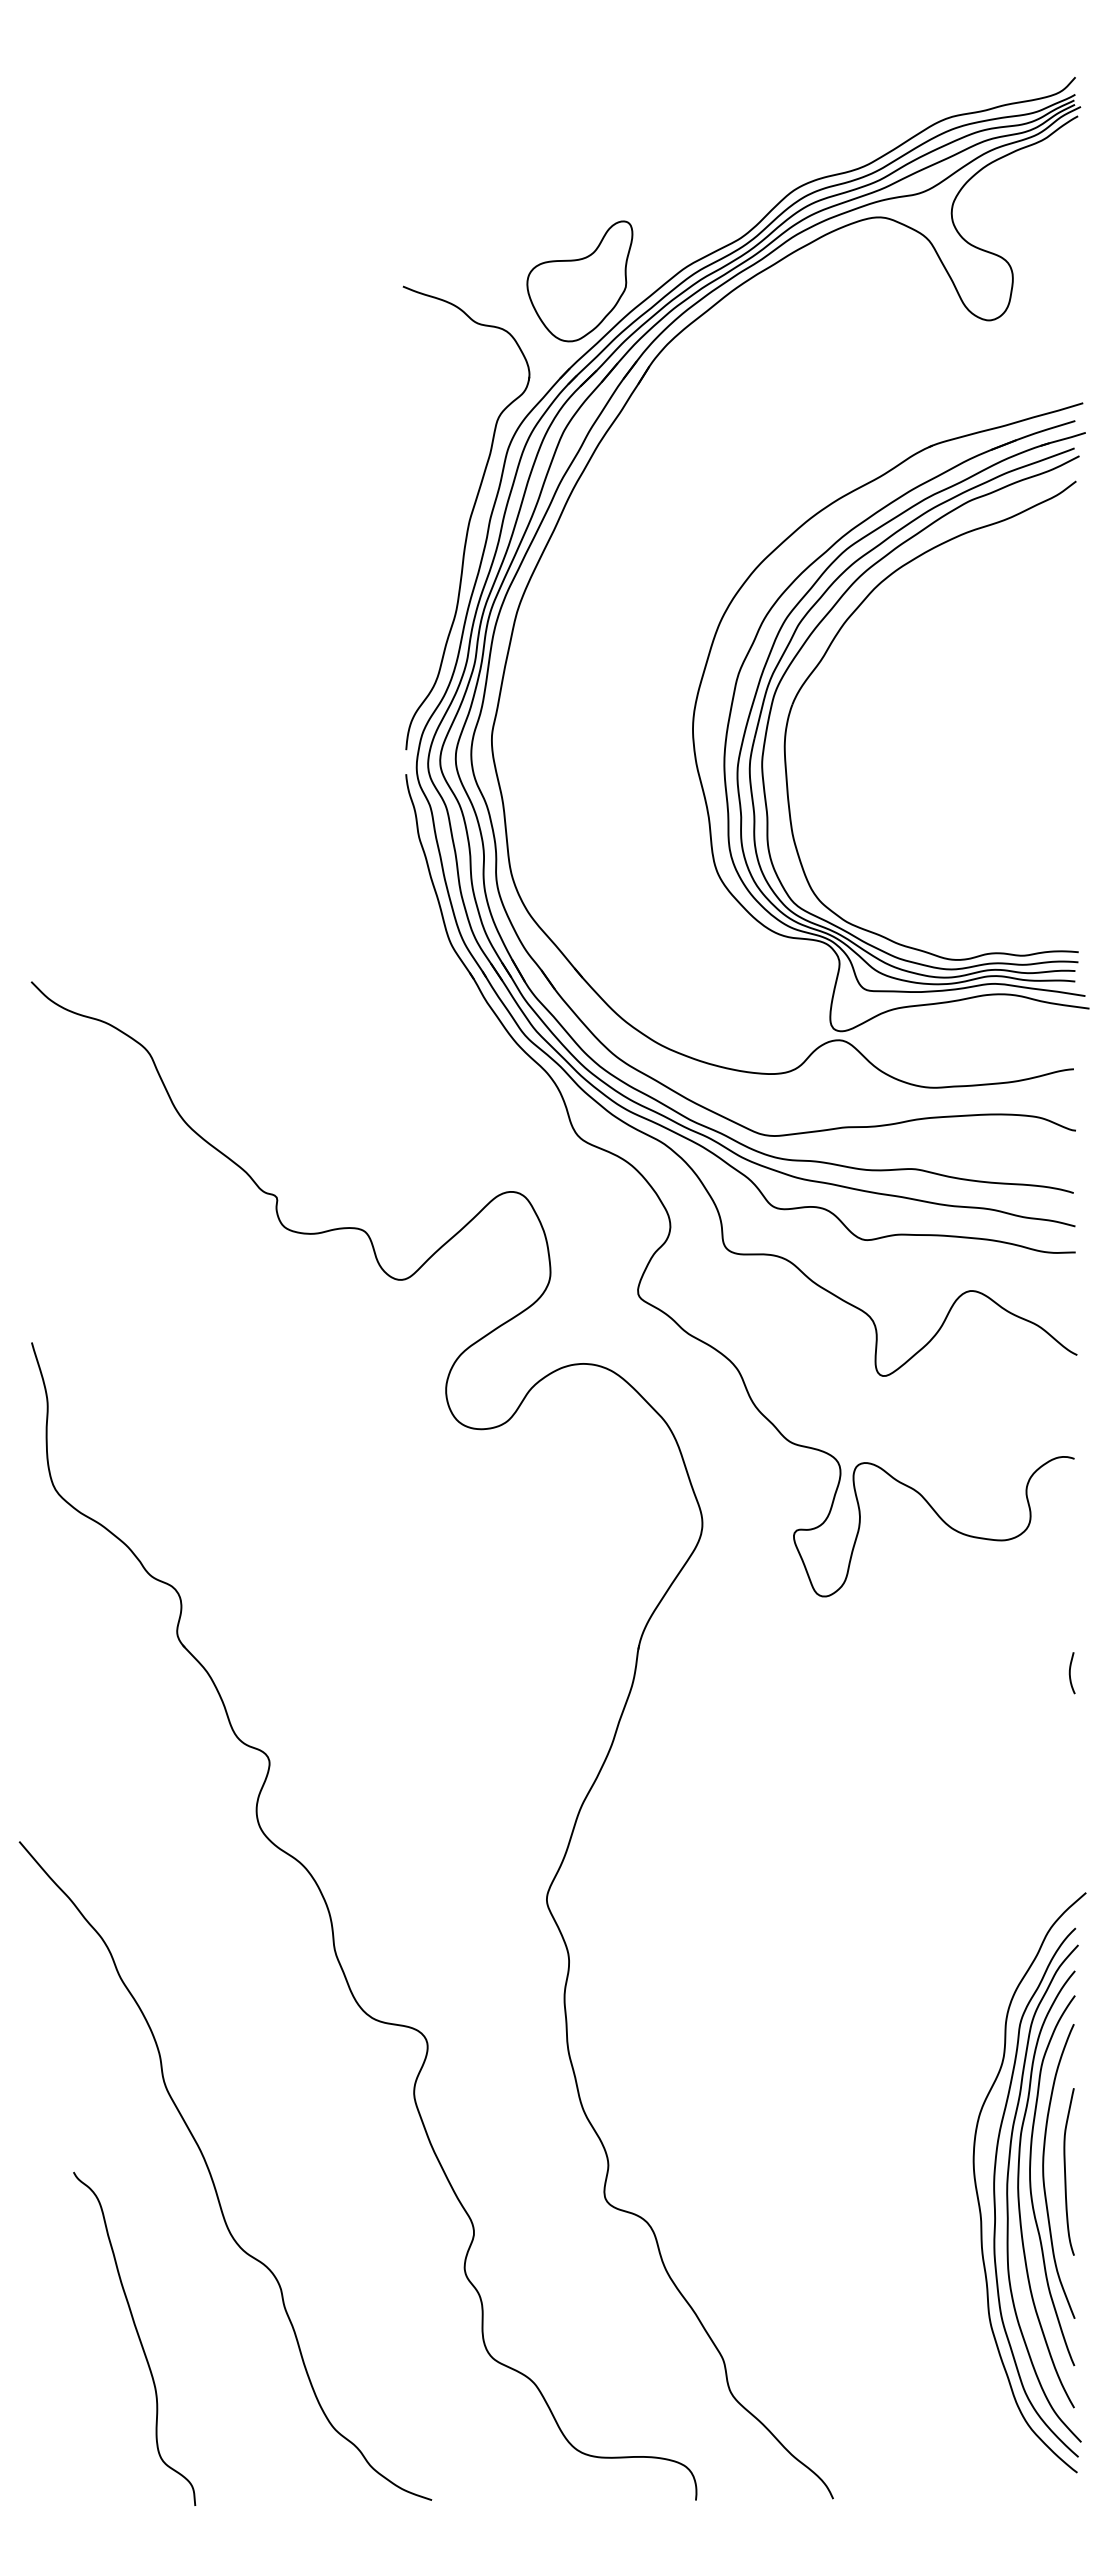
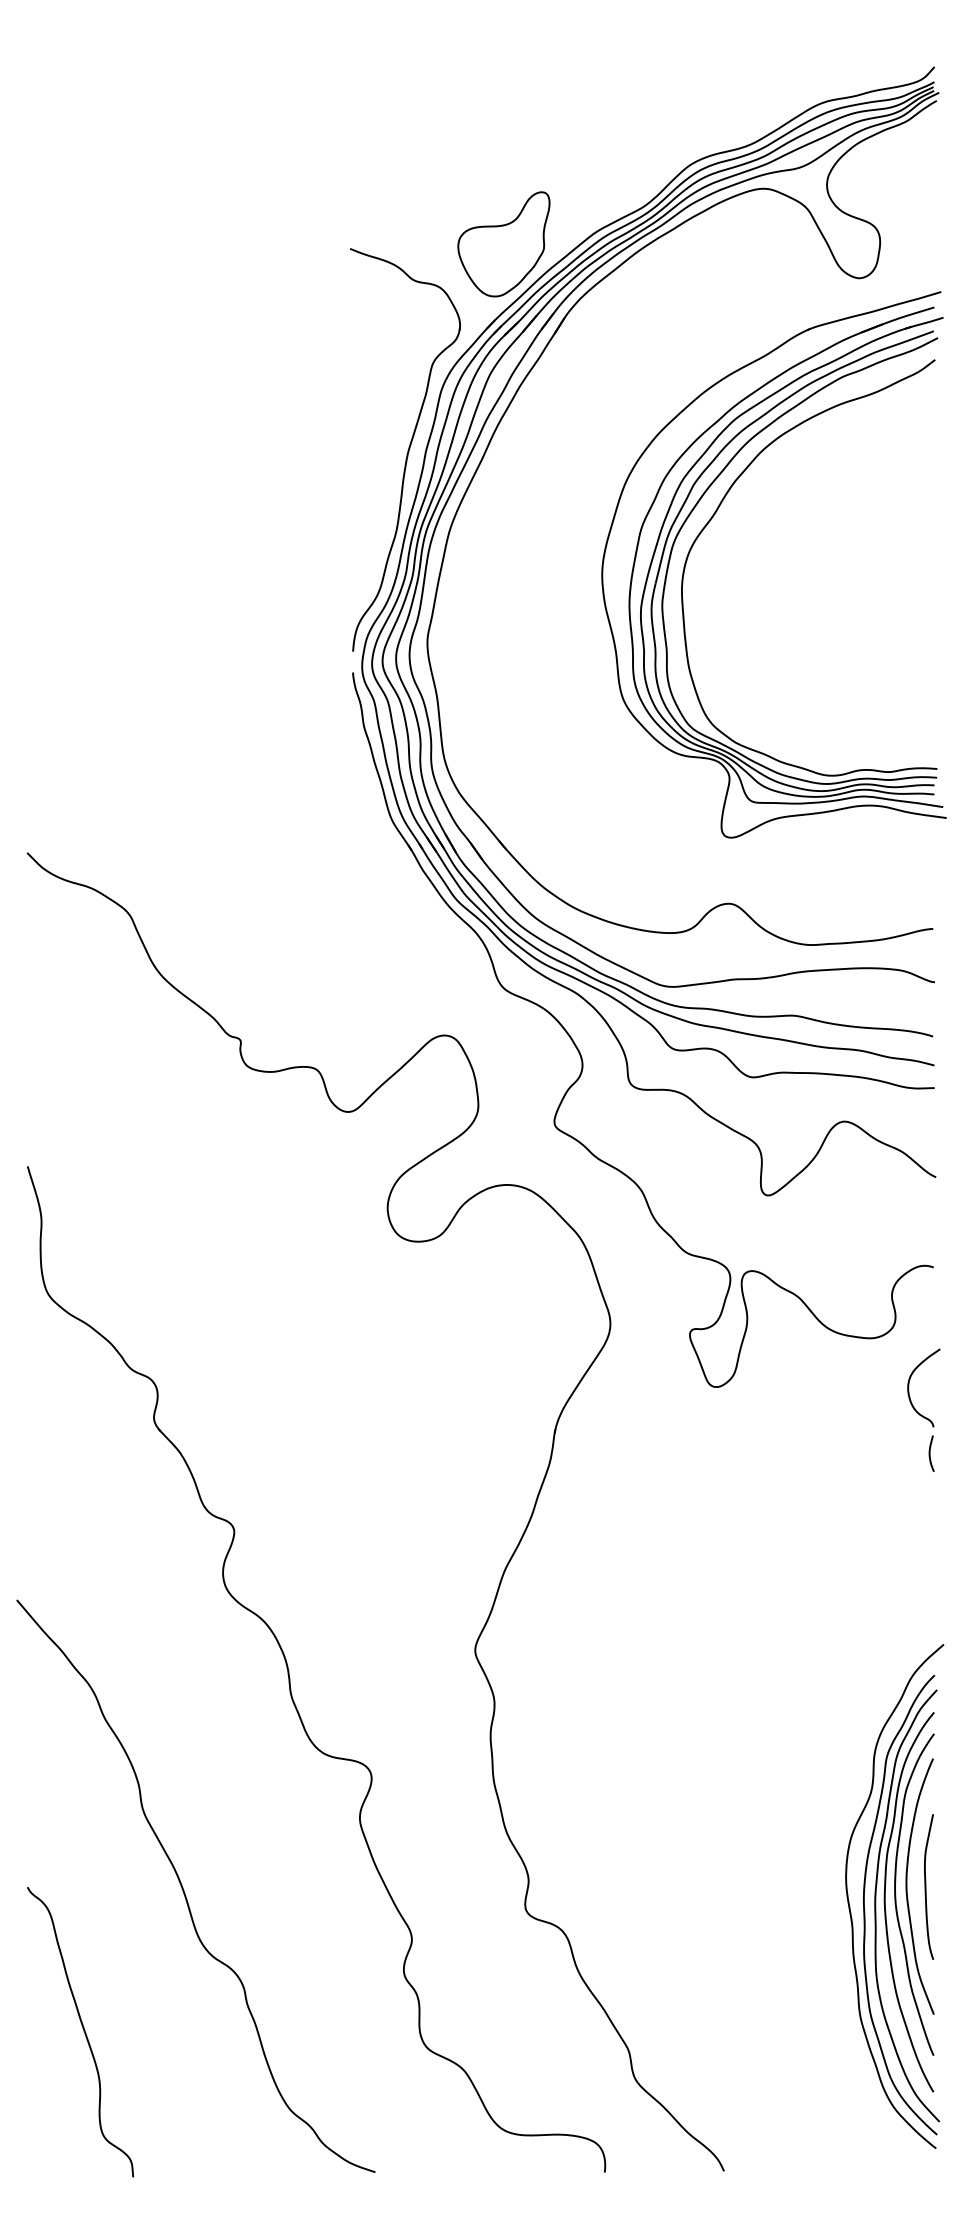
part: (817, 667) -> (710, 521), moved
curve: (1046, 1595) -> (909, 1386), added
curve: (137, 2336) -> (83, 2030), moved

